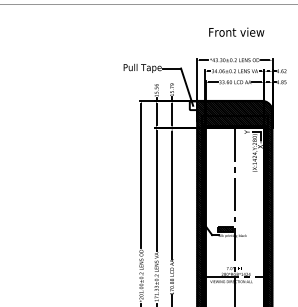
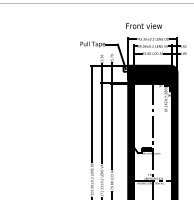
text: (235, 31) -> (143, 25), moved

